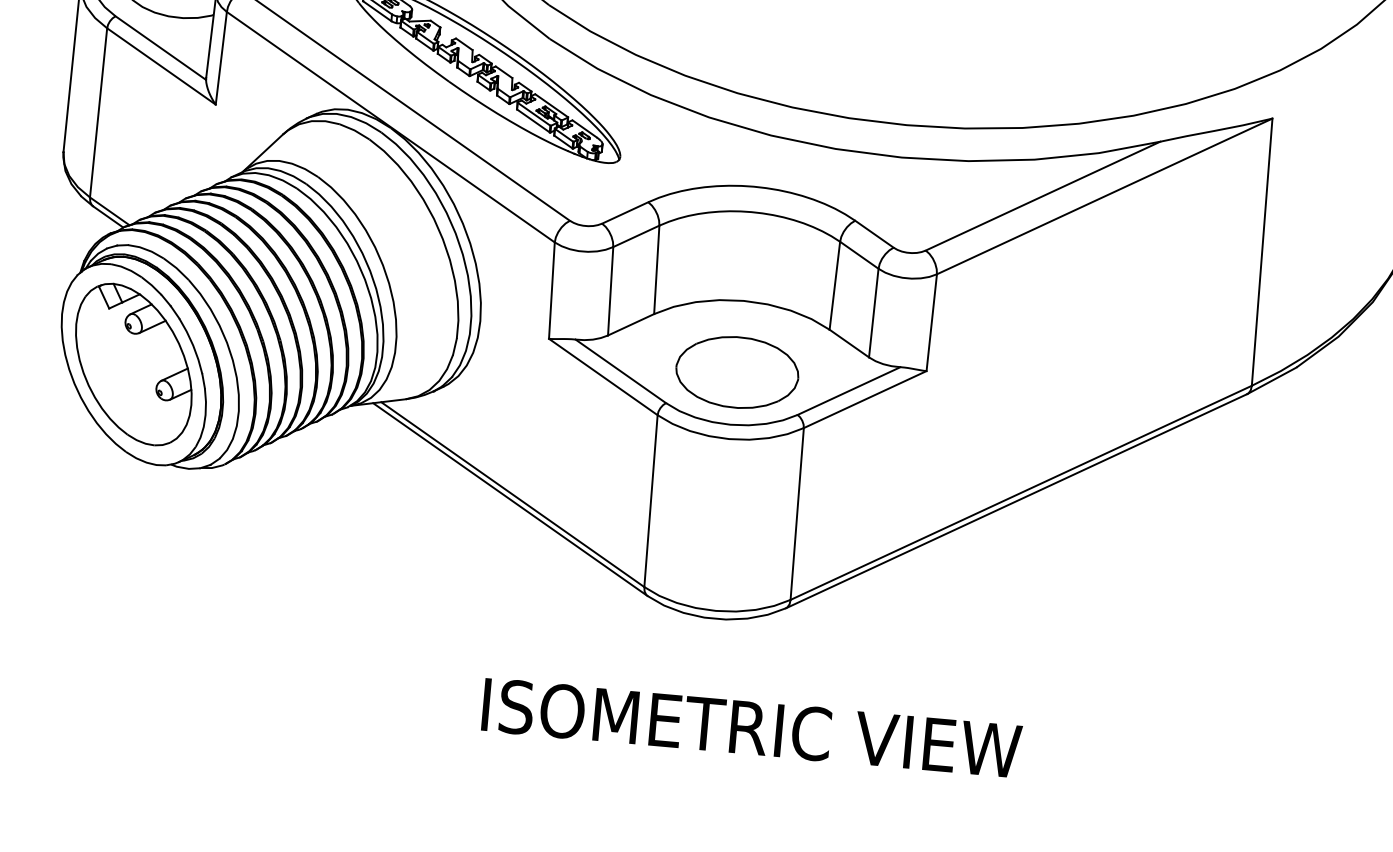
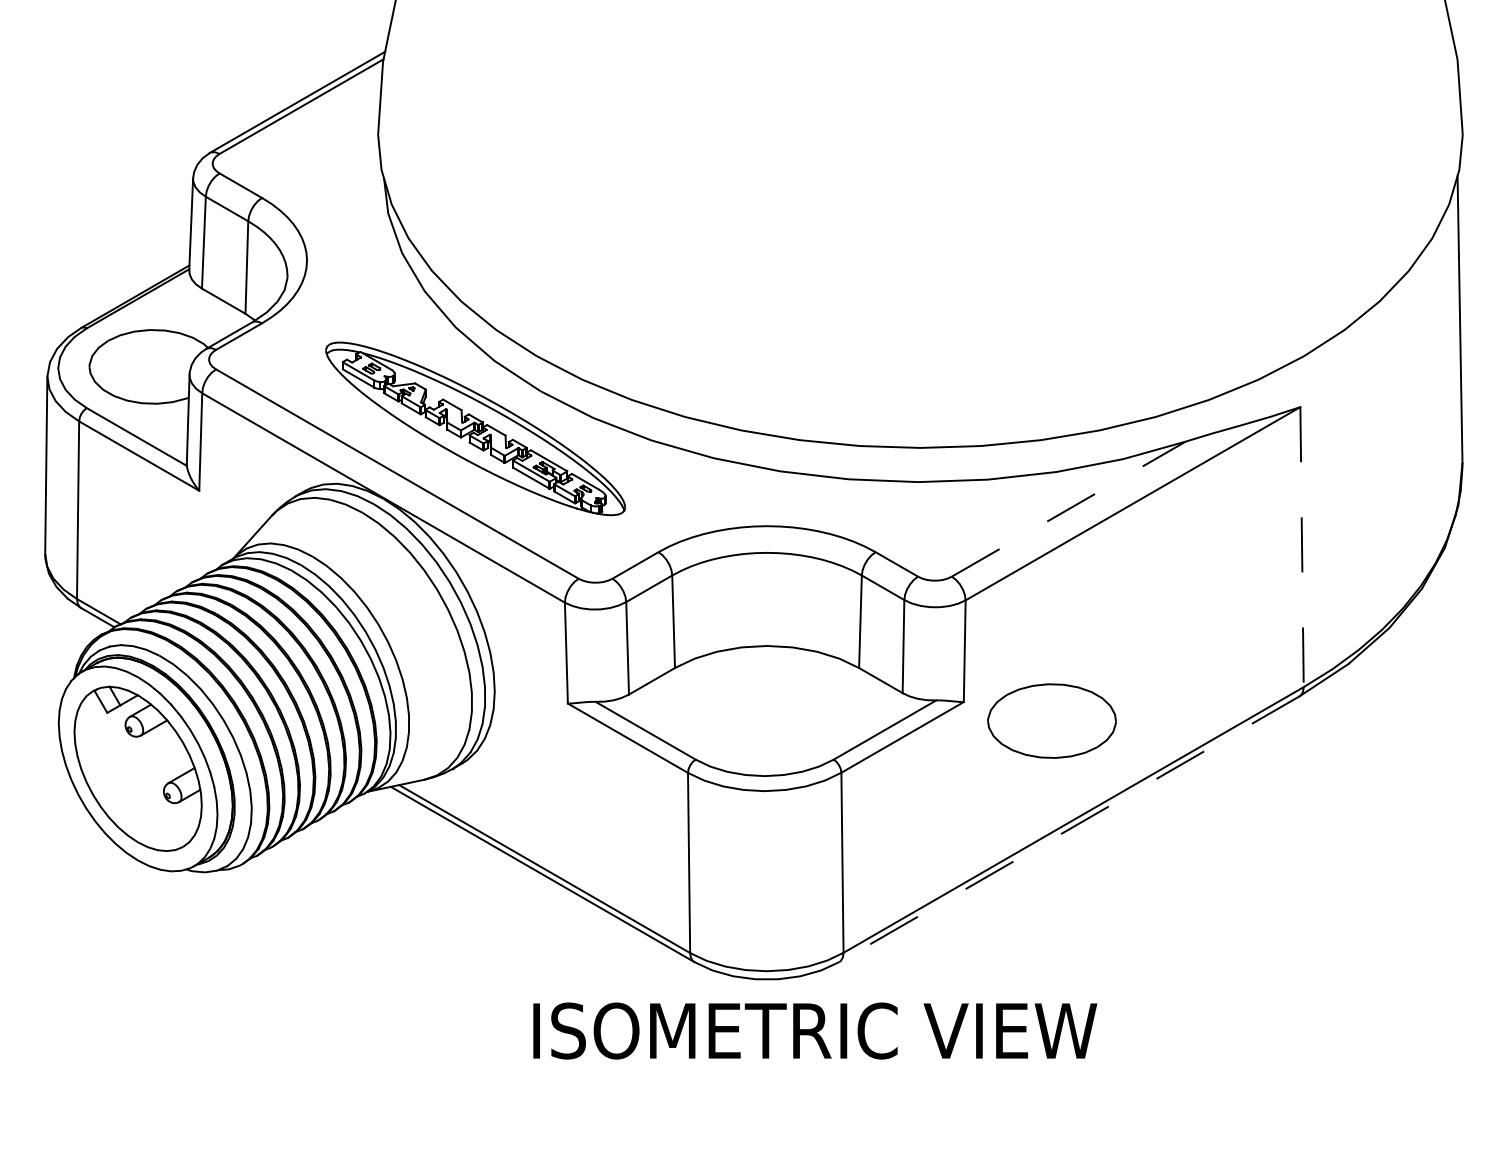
line: (1043, 195) -> (1069, 508), solid -> dashed
line: (1262, 252) -> (1302, 547), solid -> dashed
part: (736, 371) -> (1051, 720), moved
line: (1016, 501) -> (1069, 829), solid -> dashed
text: (752, 727) -> (815, 1030), moved

